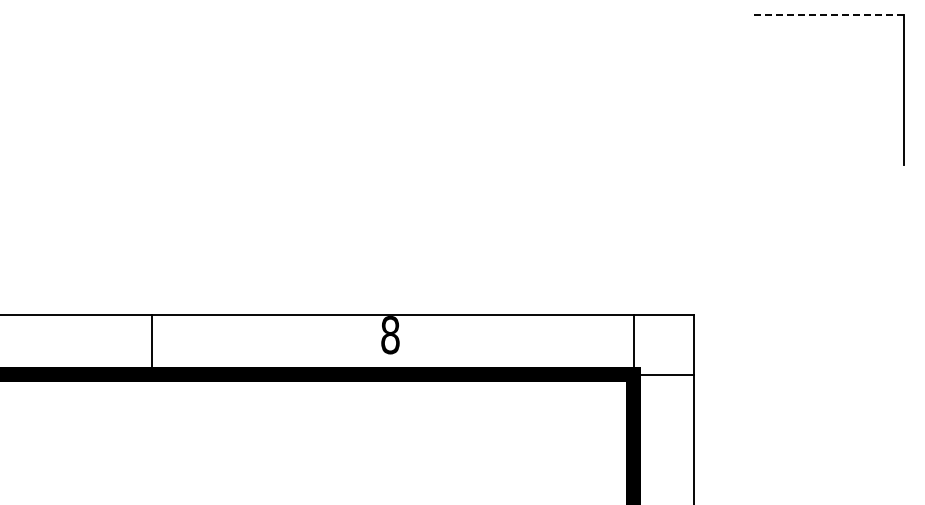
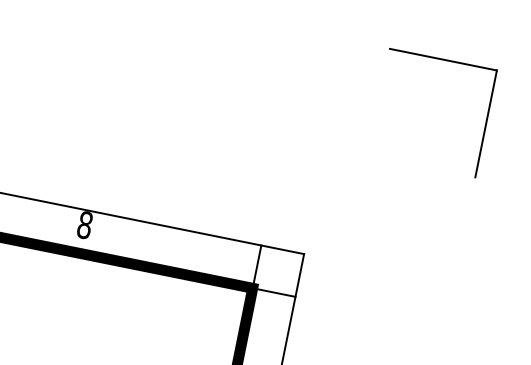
line: (828, 14) -> (443, 59), dashed -> solid

